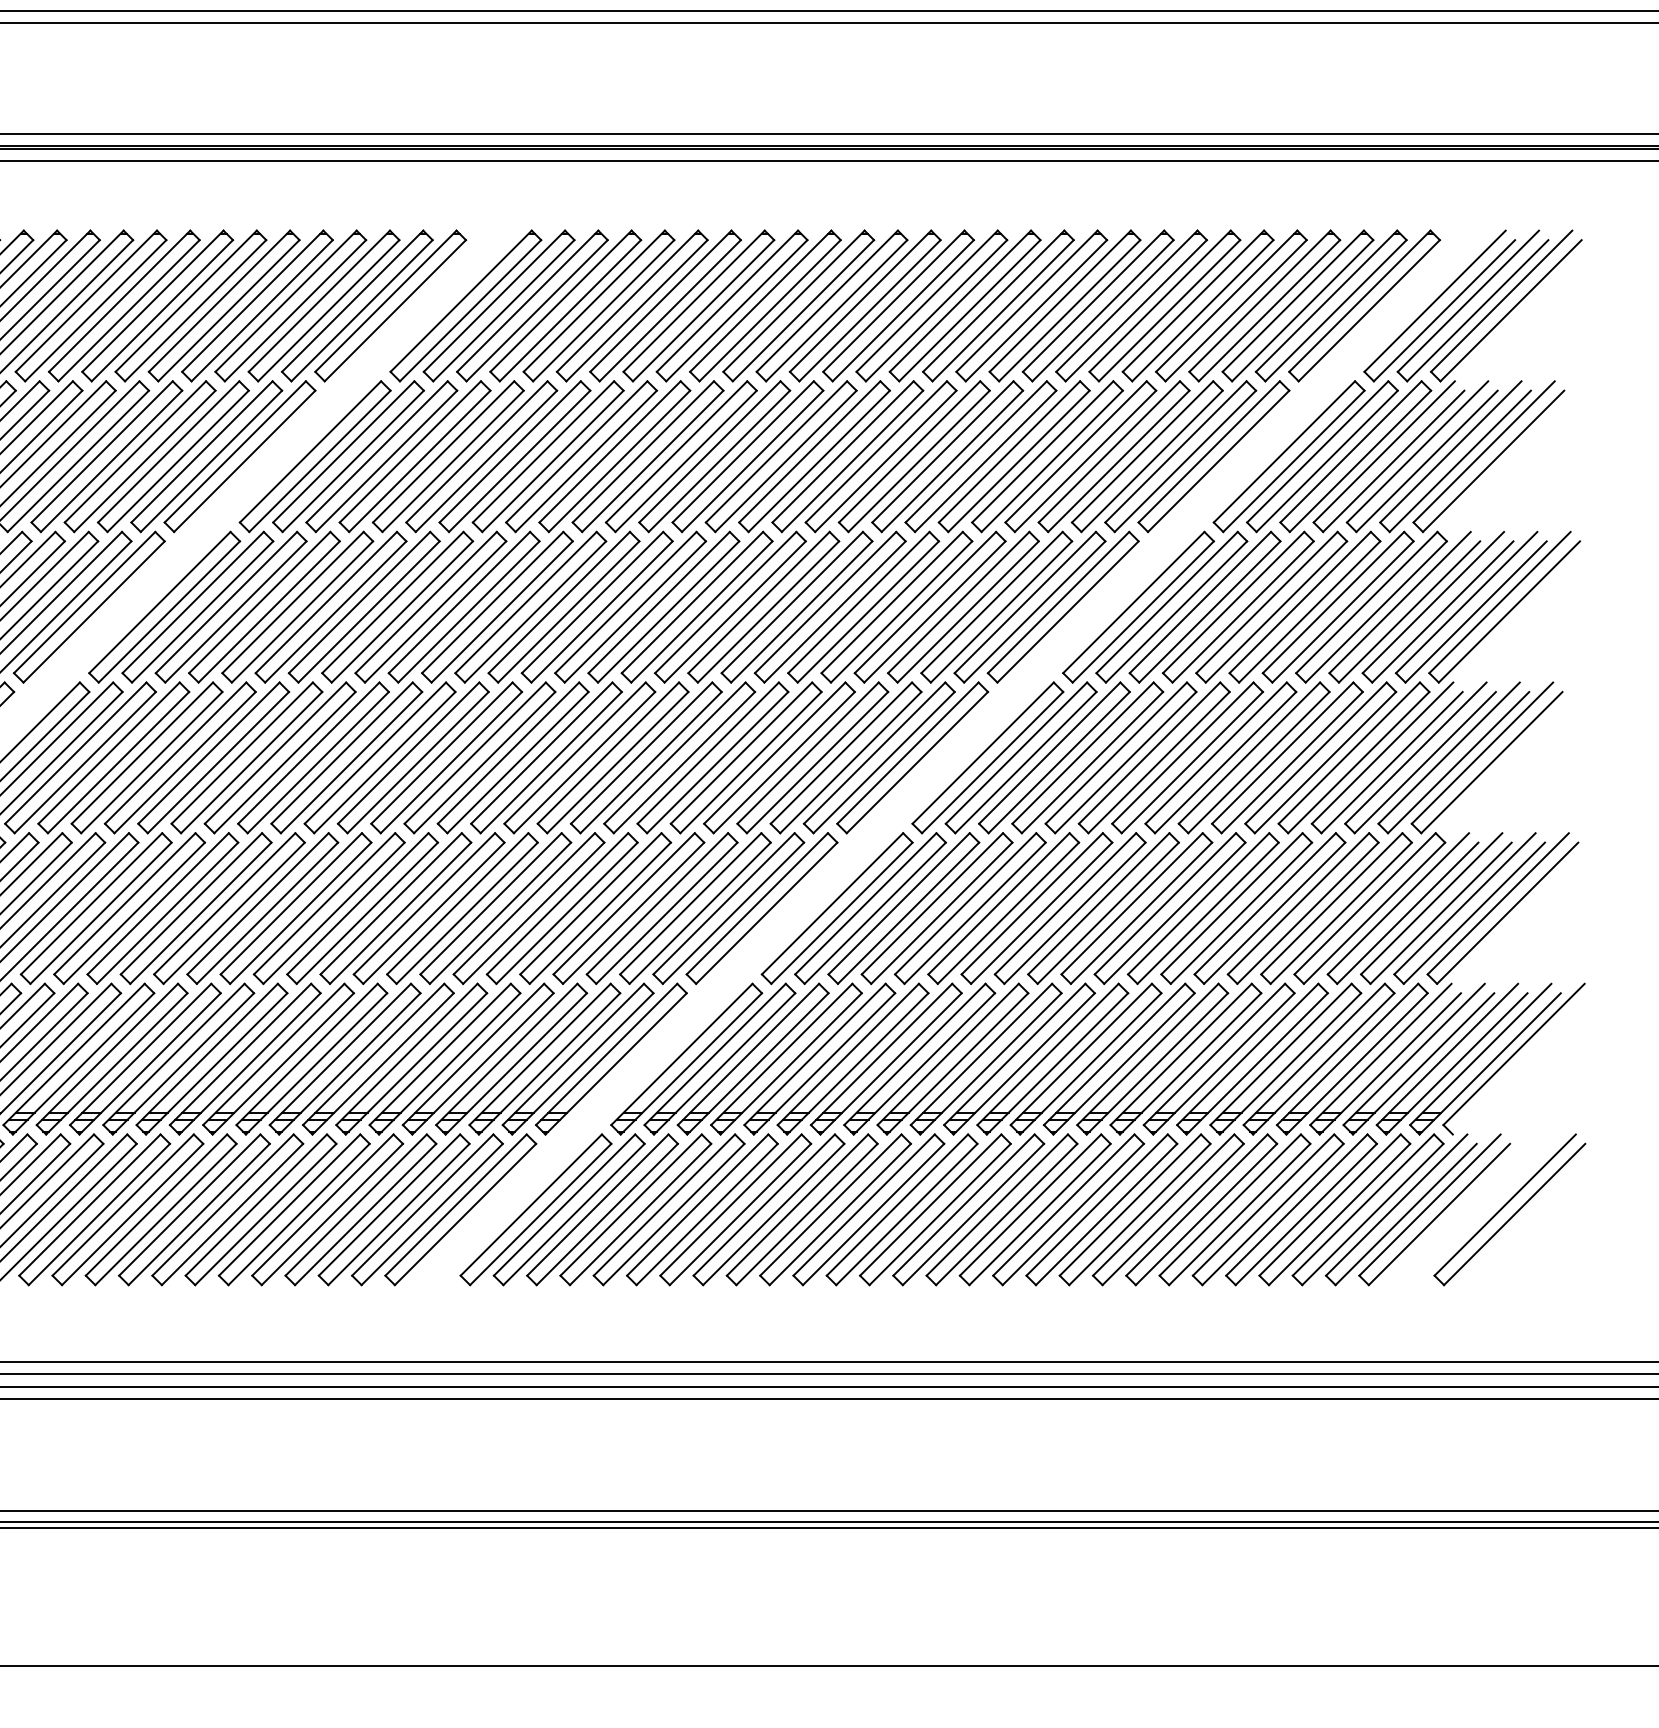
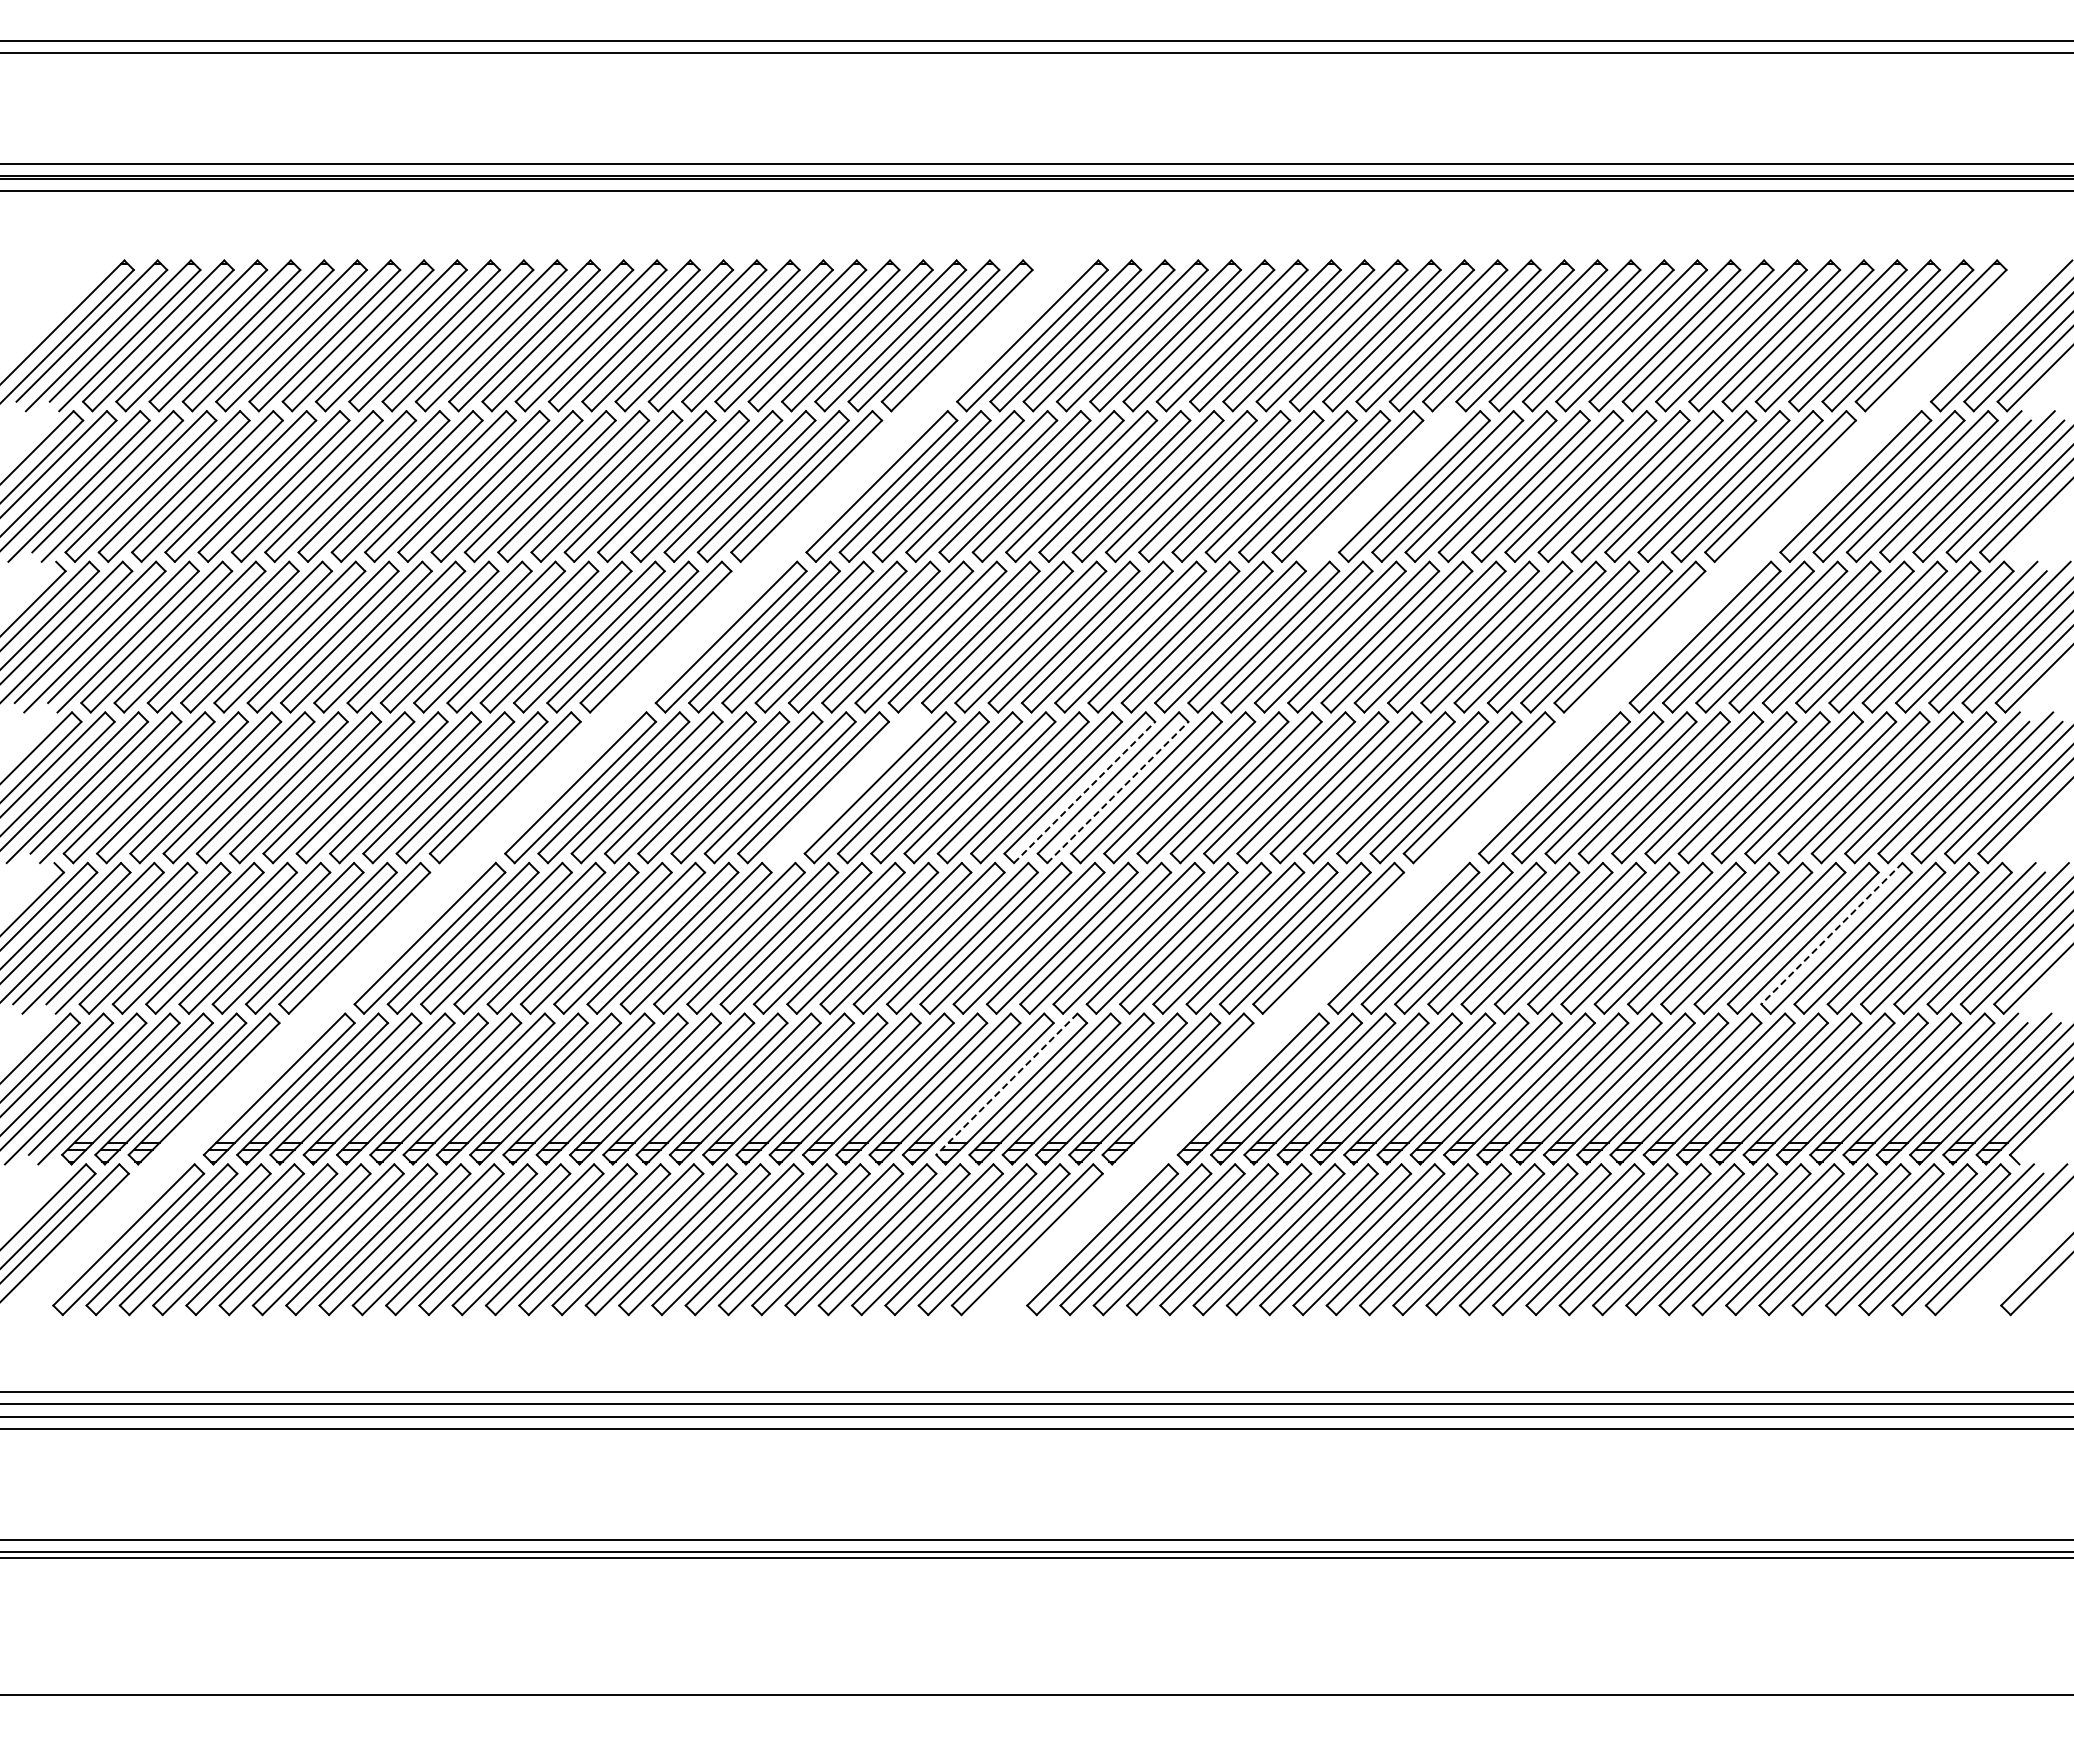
part: (813, 456) -> (1380, 486), removed
part: (279, 757) -> (846, 787), removed
line: (517, 762) -> (1084, 792), solid -> dashed
line: (550, 762) -> (1117, 792), solid -> dashed
line: (1264, 903) -> (1831, 933), solid -> dashed
line: (439, 1054) -> (1006, 1084), solid -> dashed

